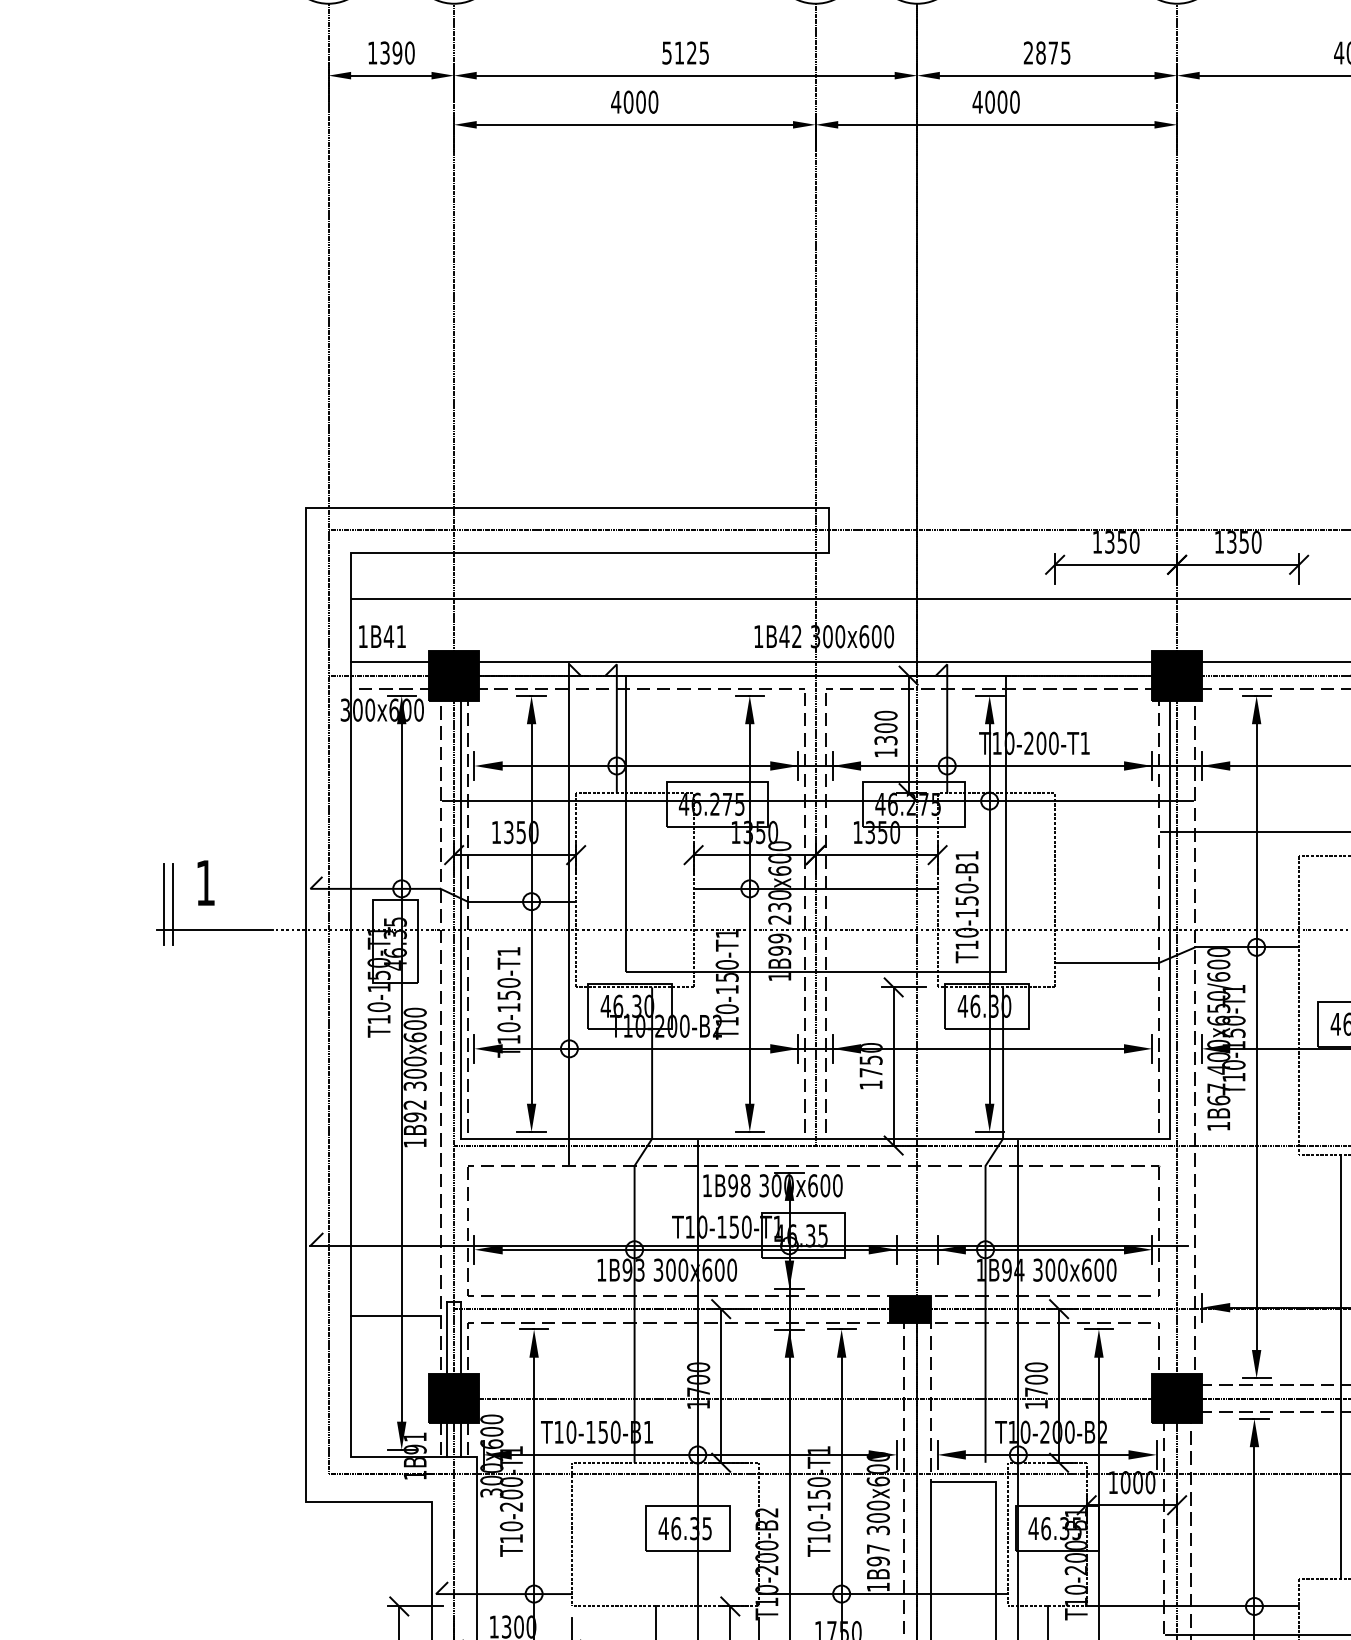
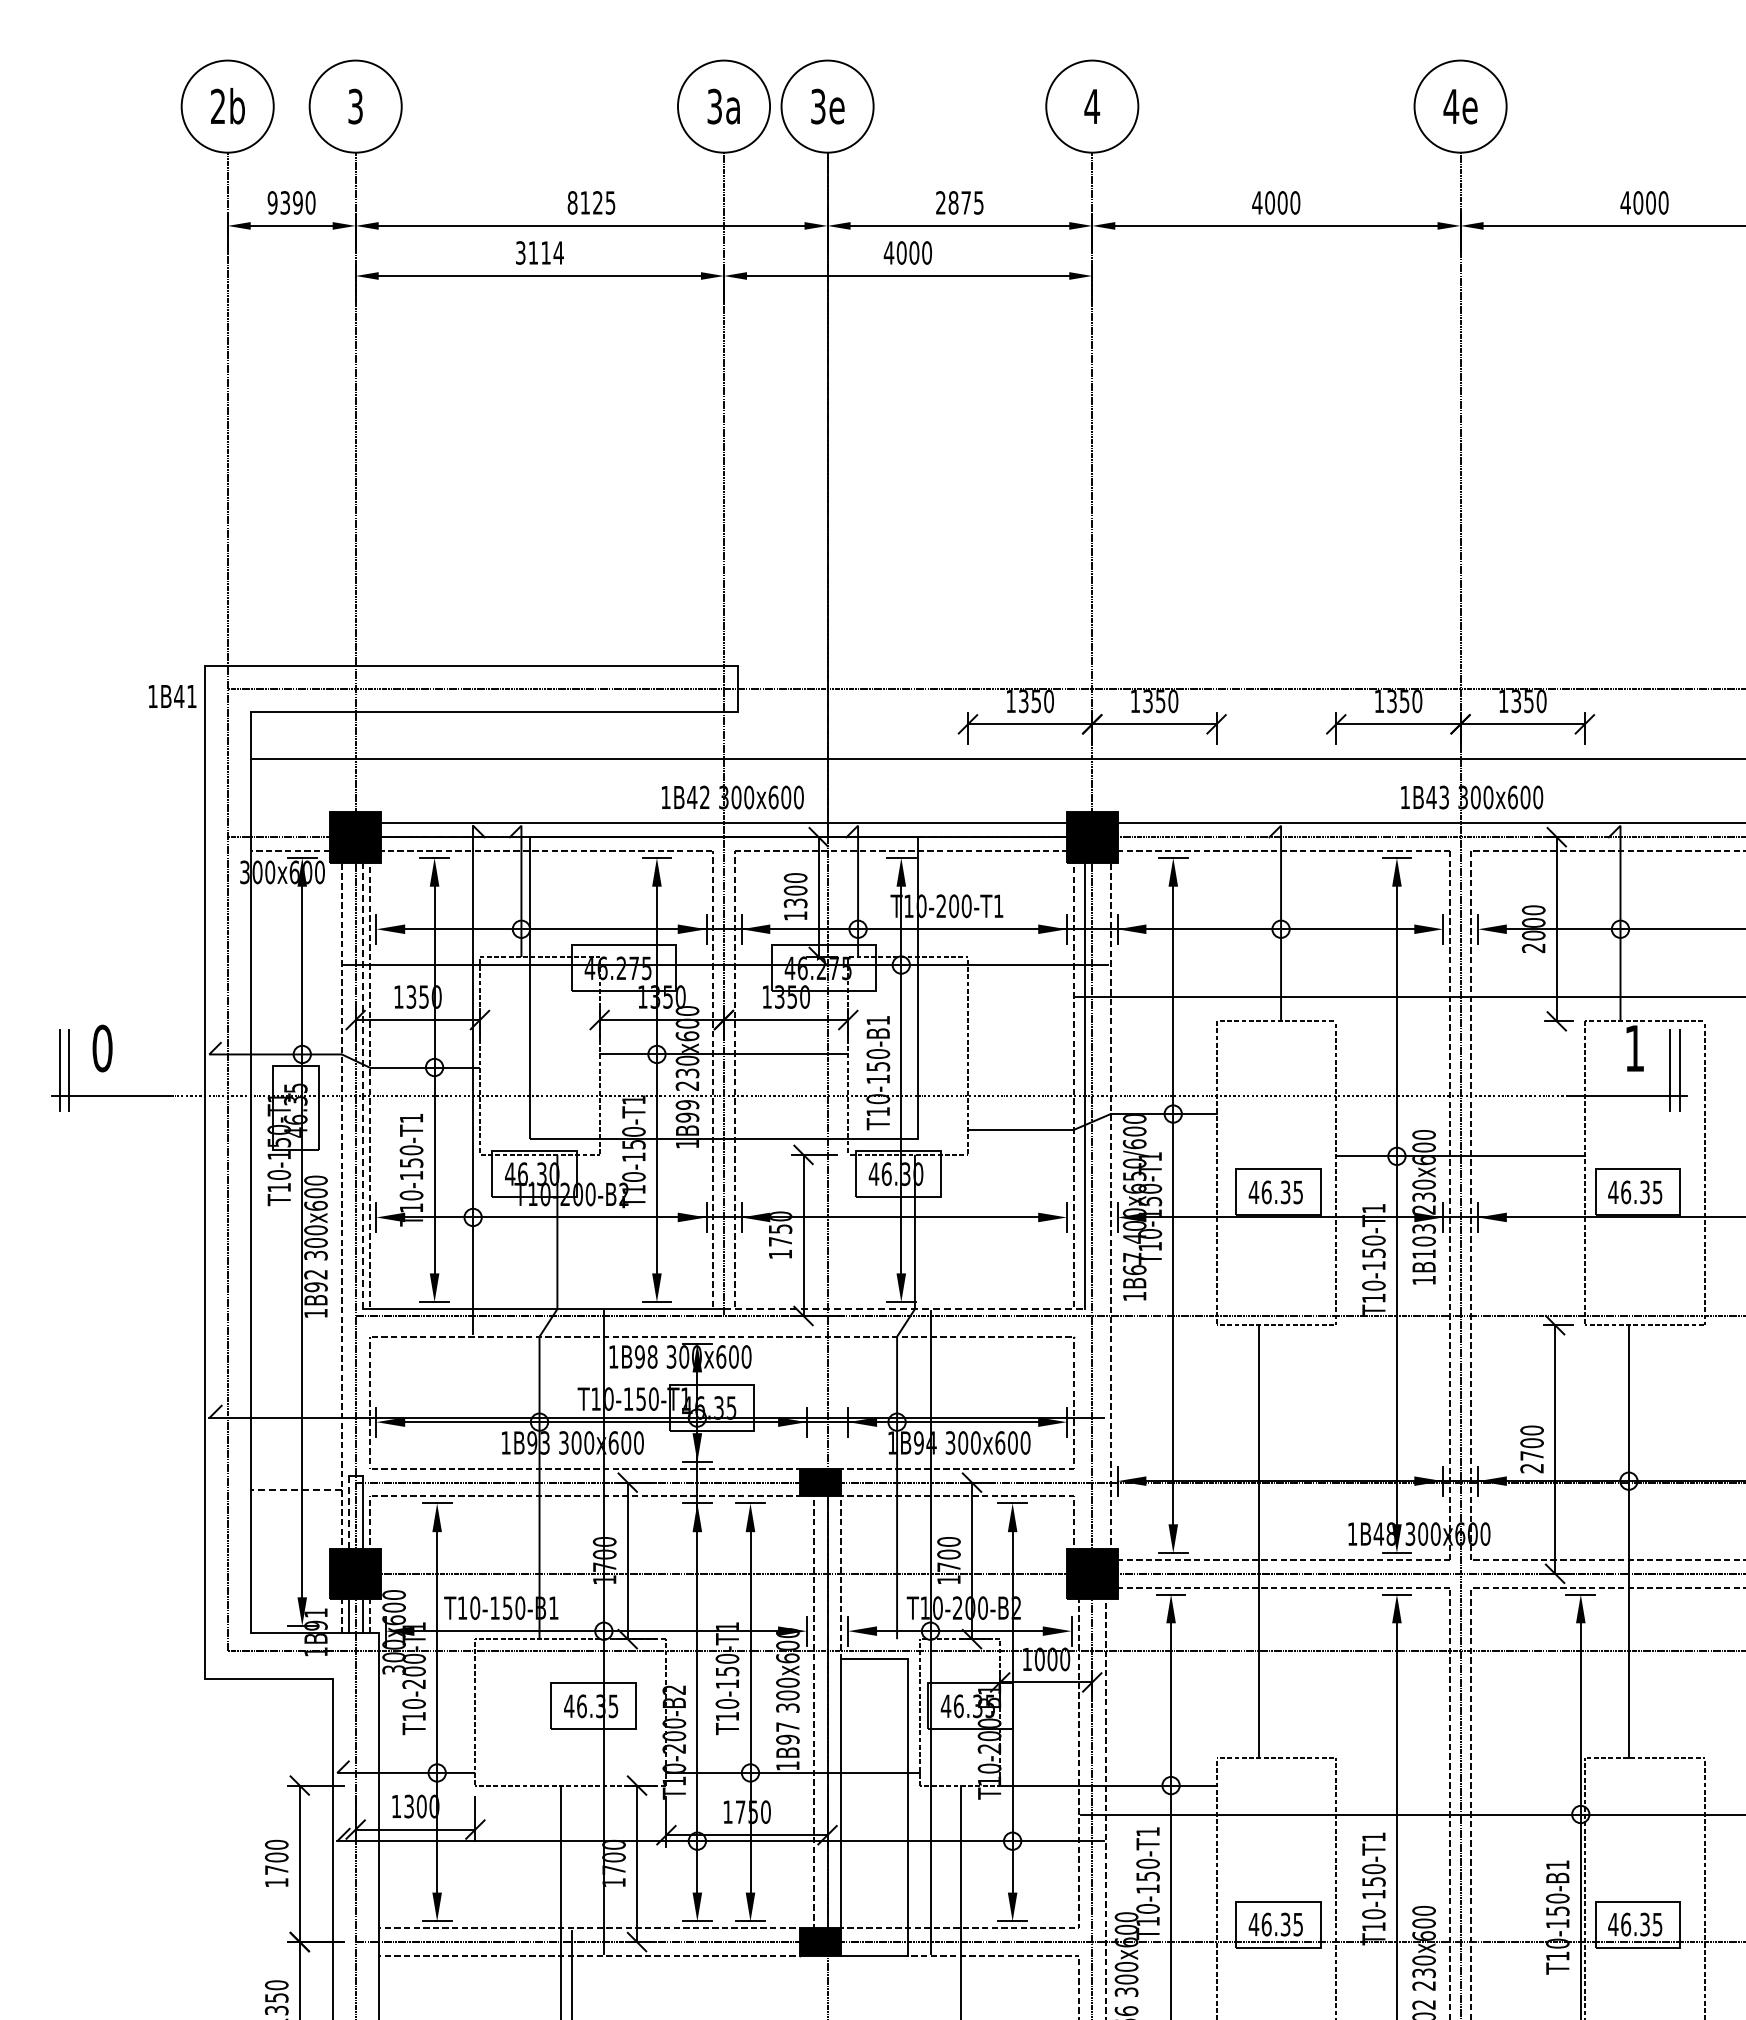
text: (372, 52) -> (272, 202), 1390 -> 9390
text: (666, 52) -> (572, 202), 5125 -> 8125
text: (634, 101) -> (539, 252), 4000 -> 3114
text: (382, 636) -> (172, 696), moved
line: (390, 662) -> (290, 823), removed
text: (205, 883) -> (102, 1048), 1 -> 0
line: (460, 919) -> (362, 1085), solid -> dashed
line: (992, 1139) -> (904, 1309), solid -> dashed
line: (396, 1315) -> (296, 1489), solid -> dashed
line: (447, 1337) -> (348, 1511), solid -> dashed

